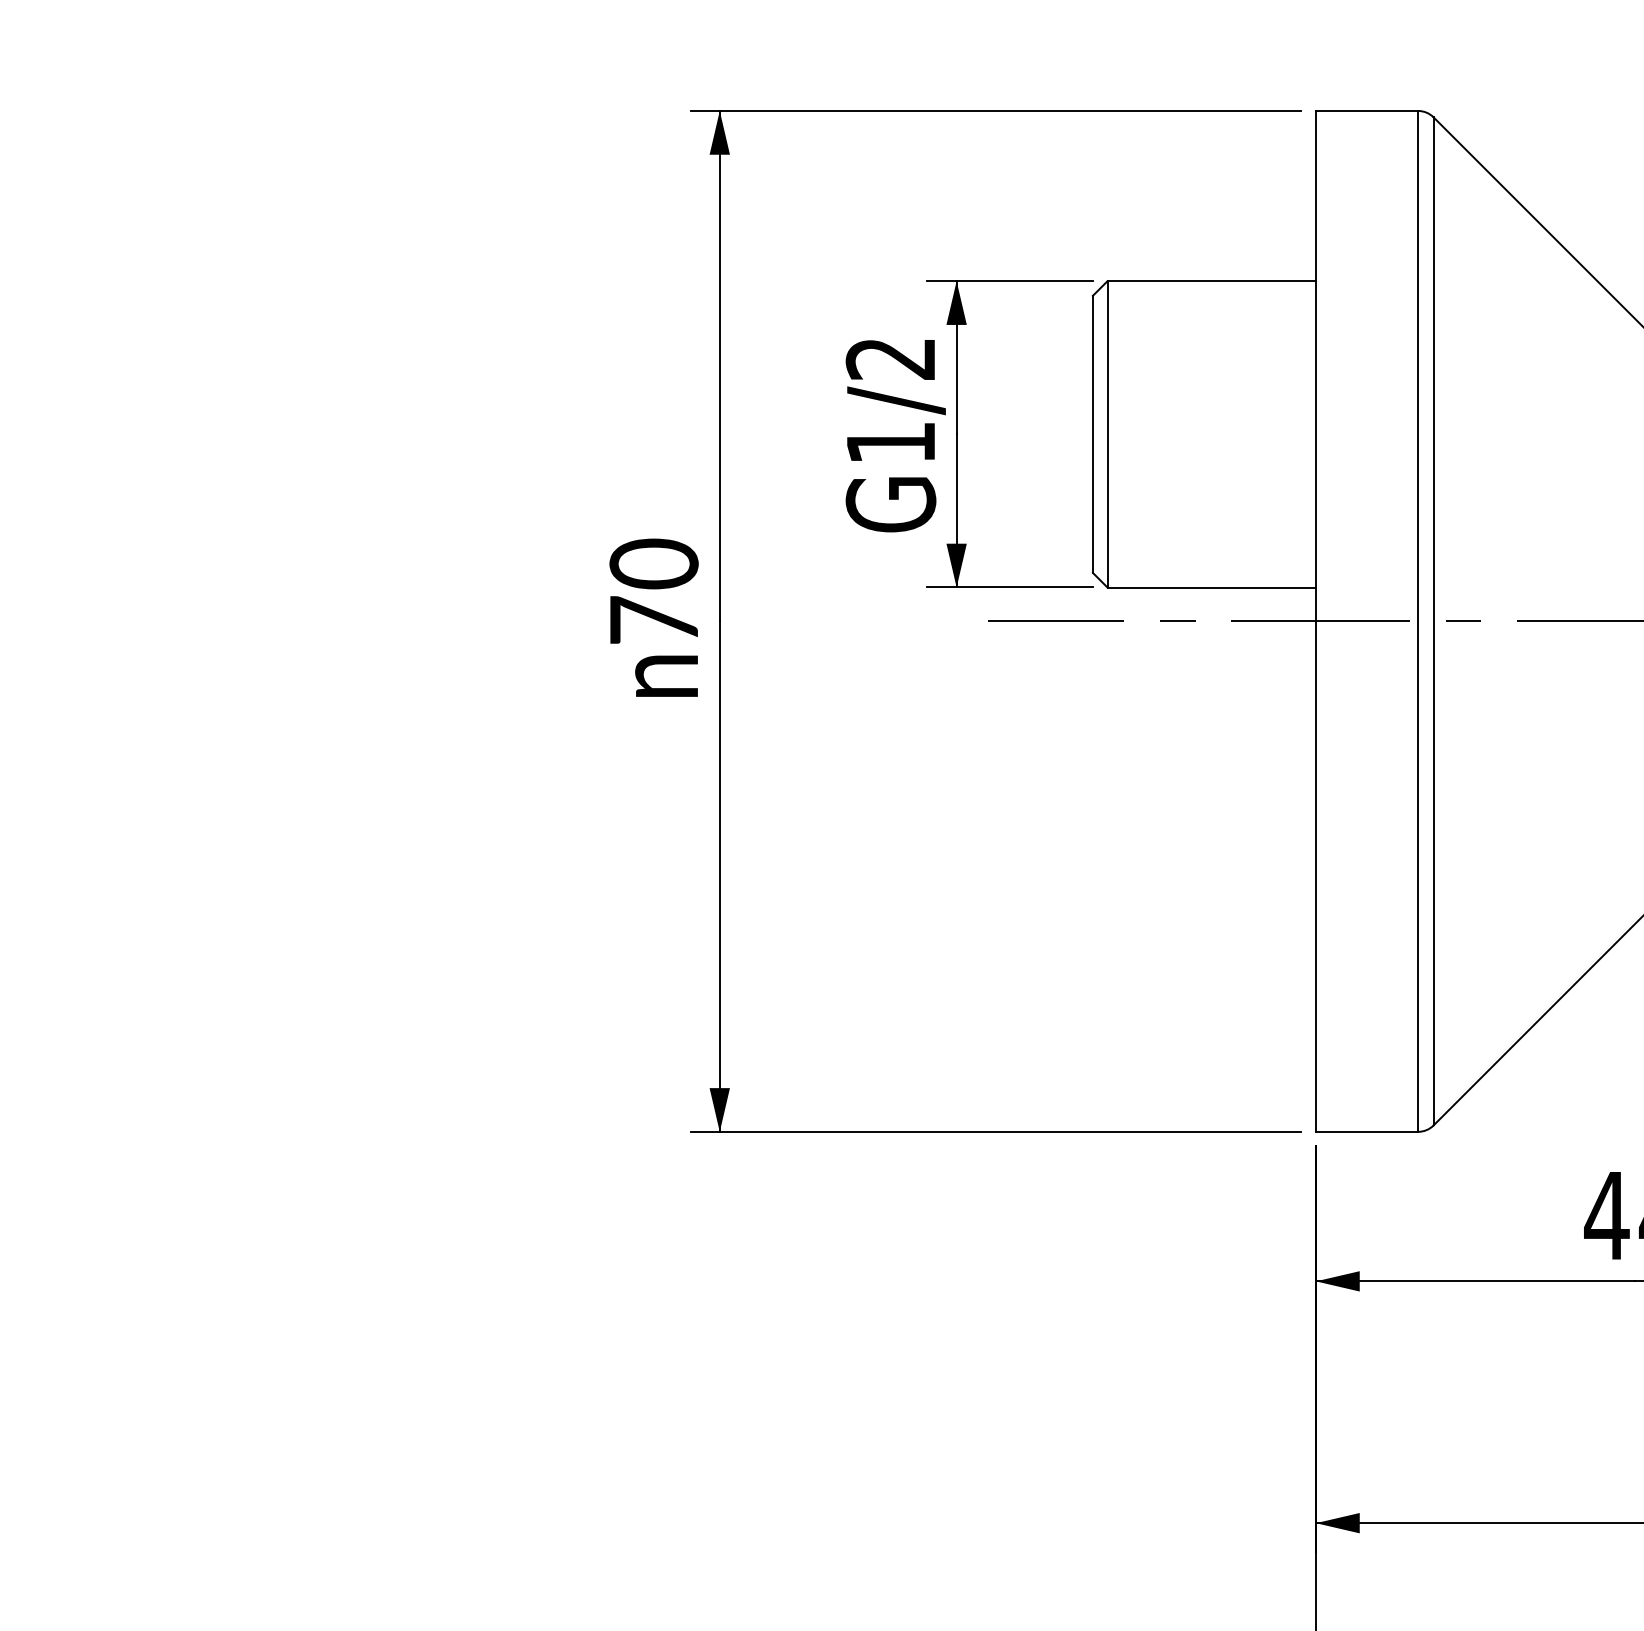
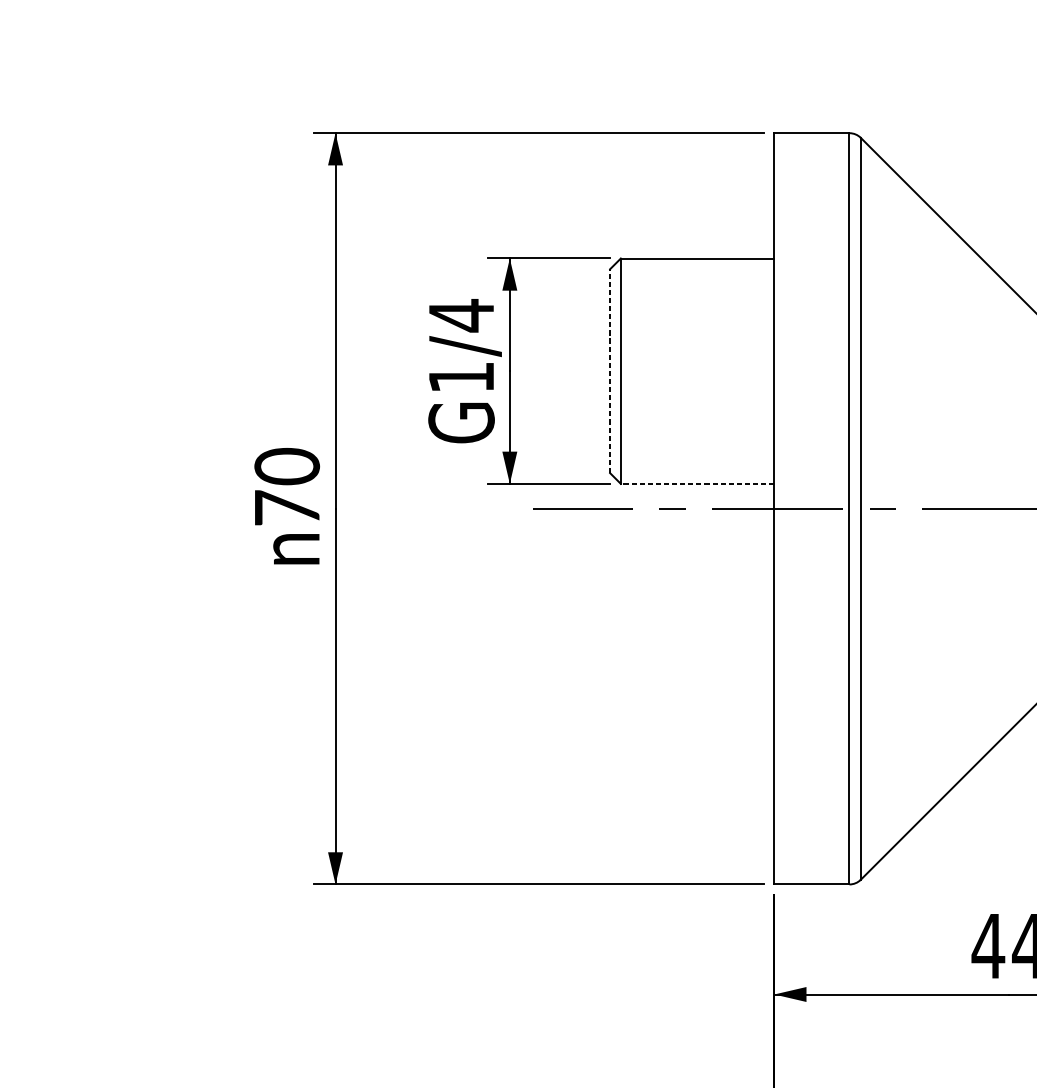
text: (889, 358) -> (460, 315), G1/2 -> G1/4
line: (1092, 434) -> (609, 371), solid -> dashed
line: (1211, 587) -> (697, 483), solid -> dashed

